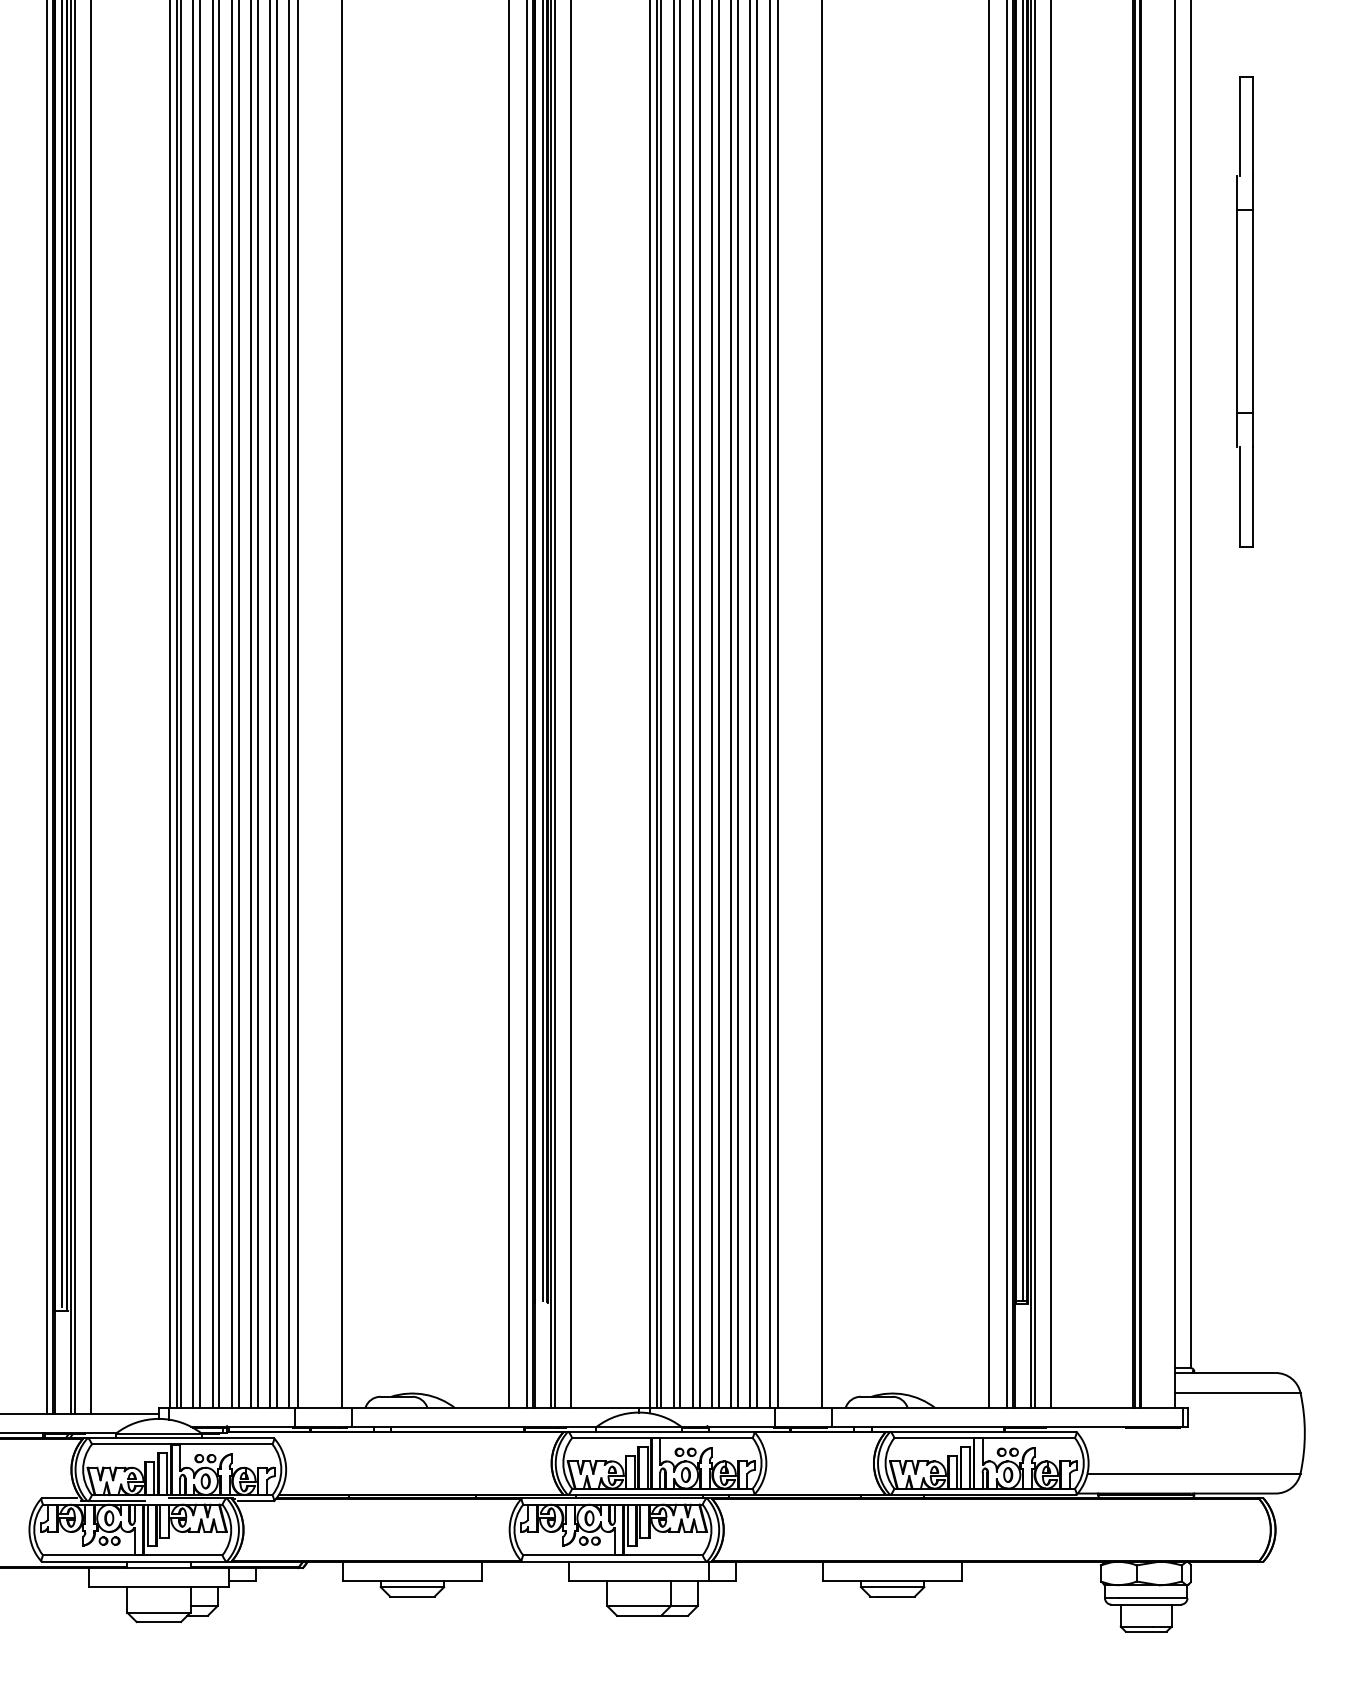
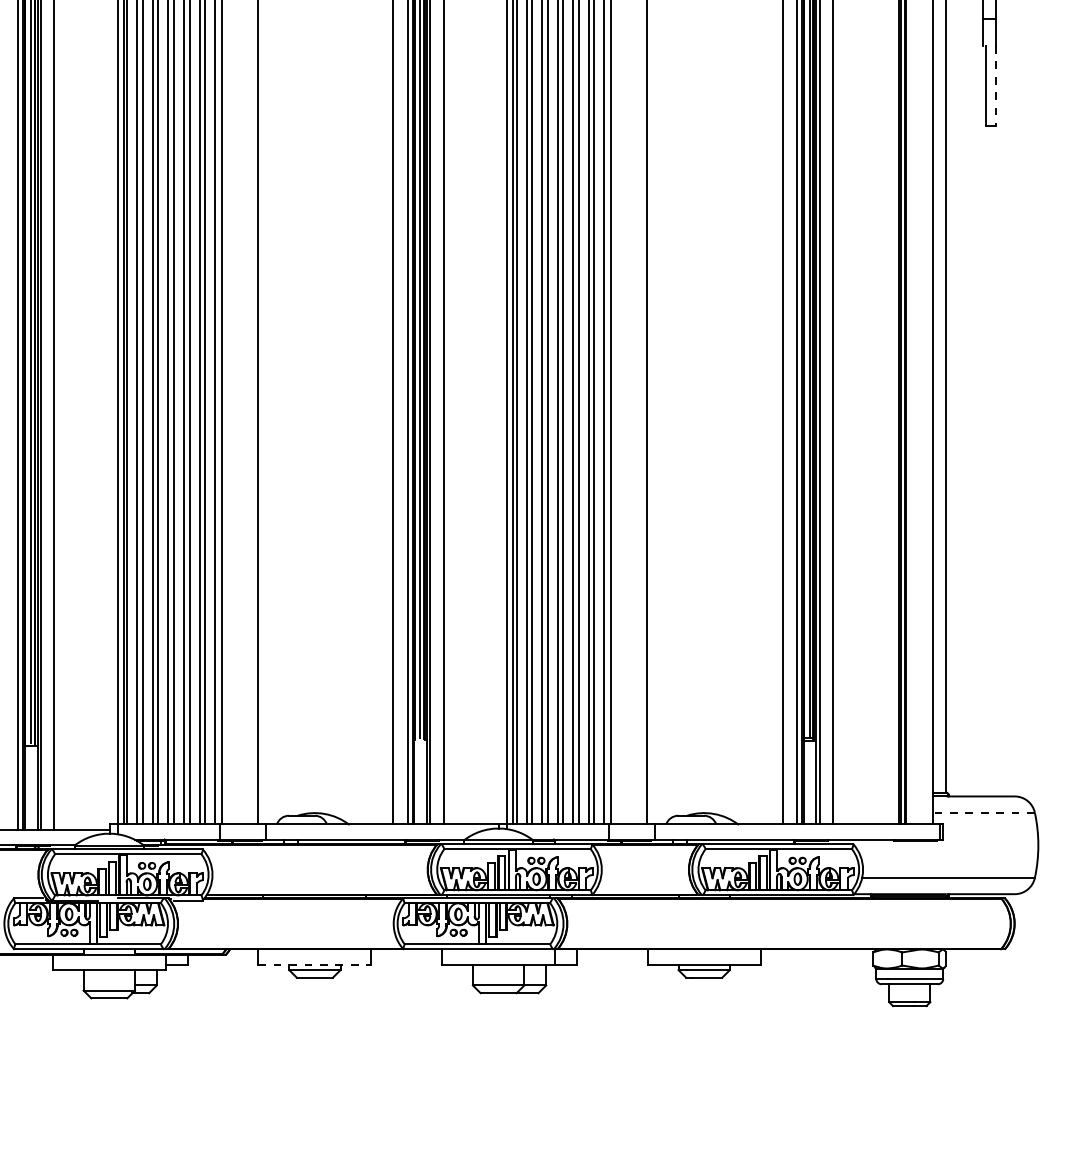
line: (1252, 496) -> (995, 85), solid -> dashed
line: (1237, 1393) -> (983, 813), solid -> dashed
line: (412, 1580) -> (314, 964), solid -> dashed

